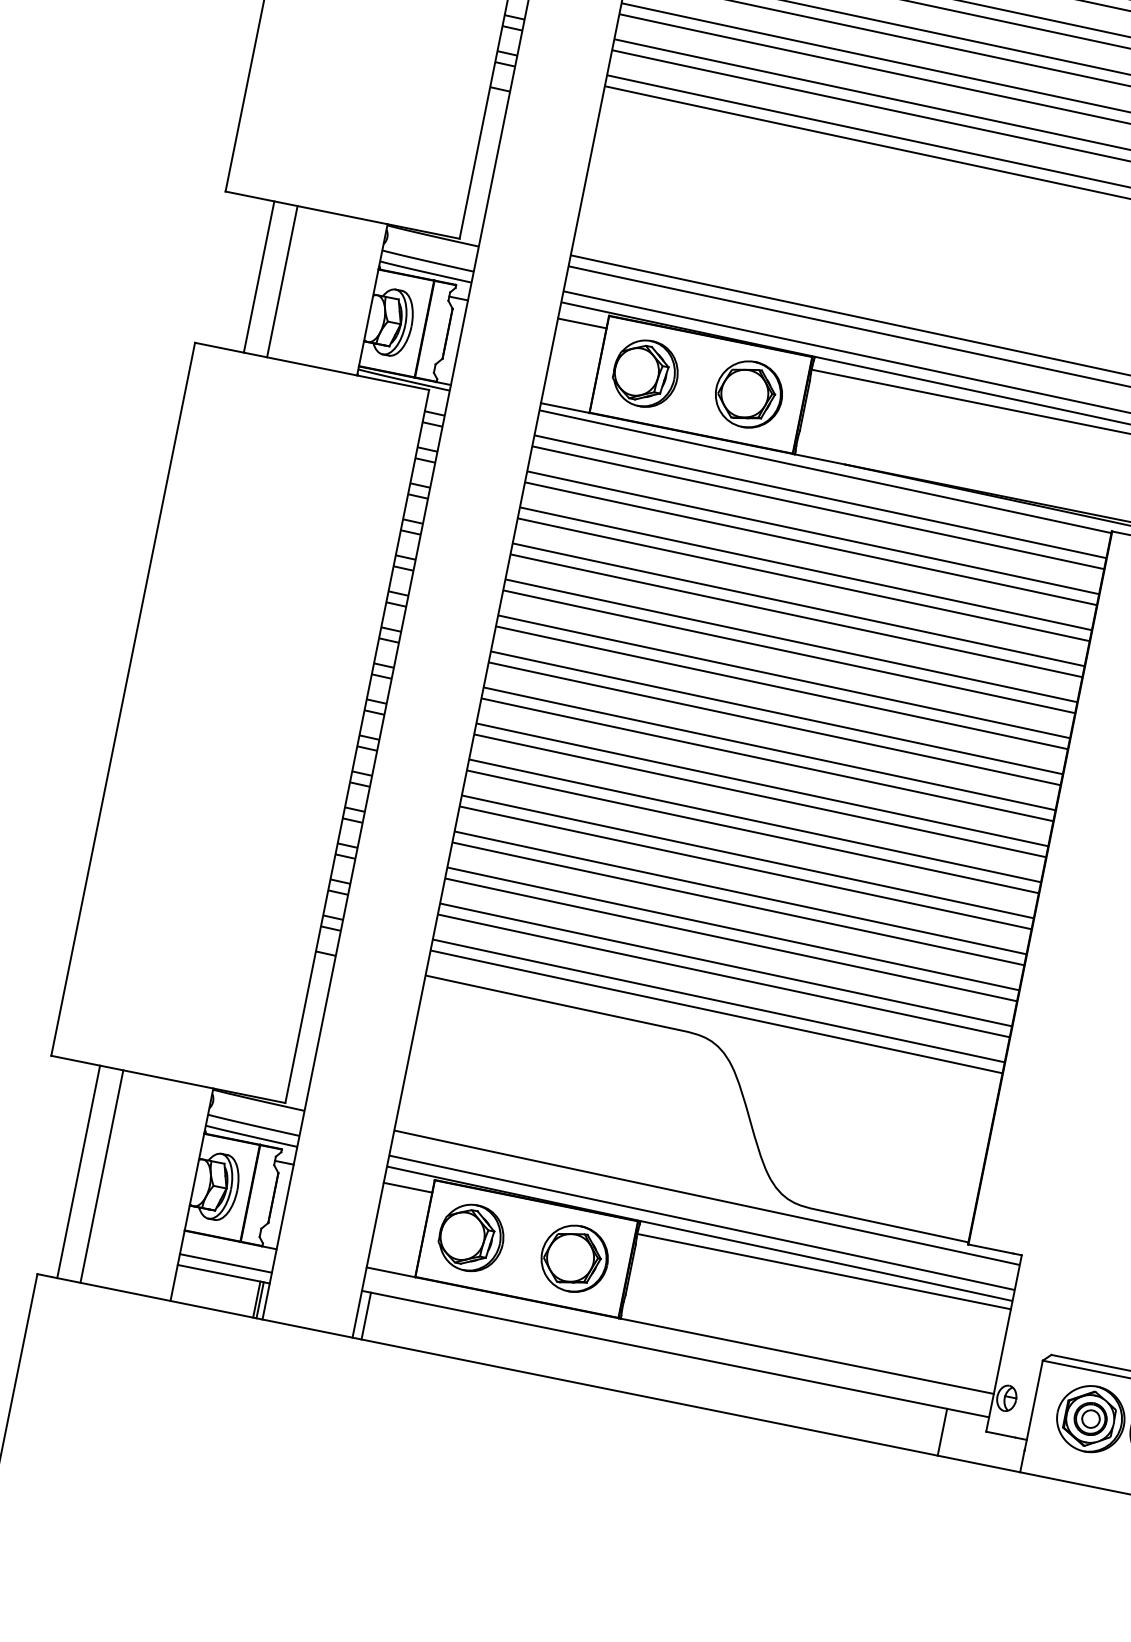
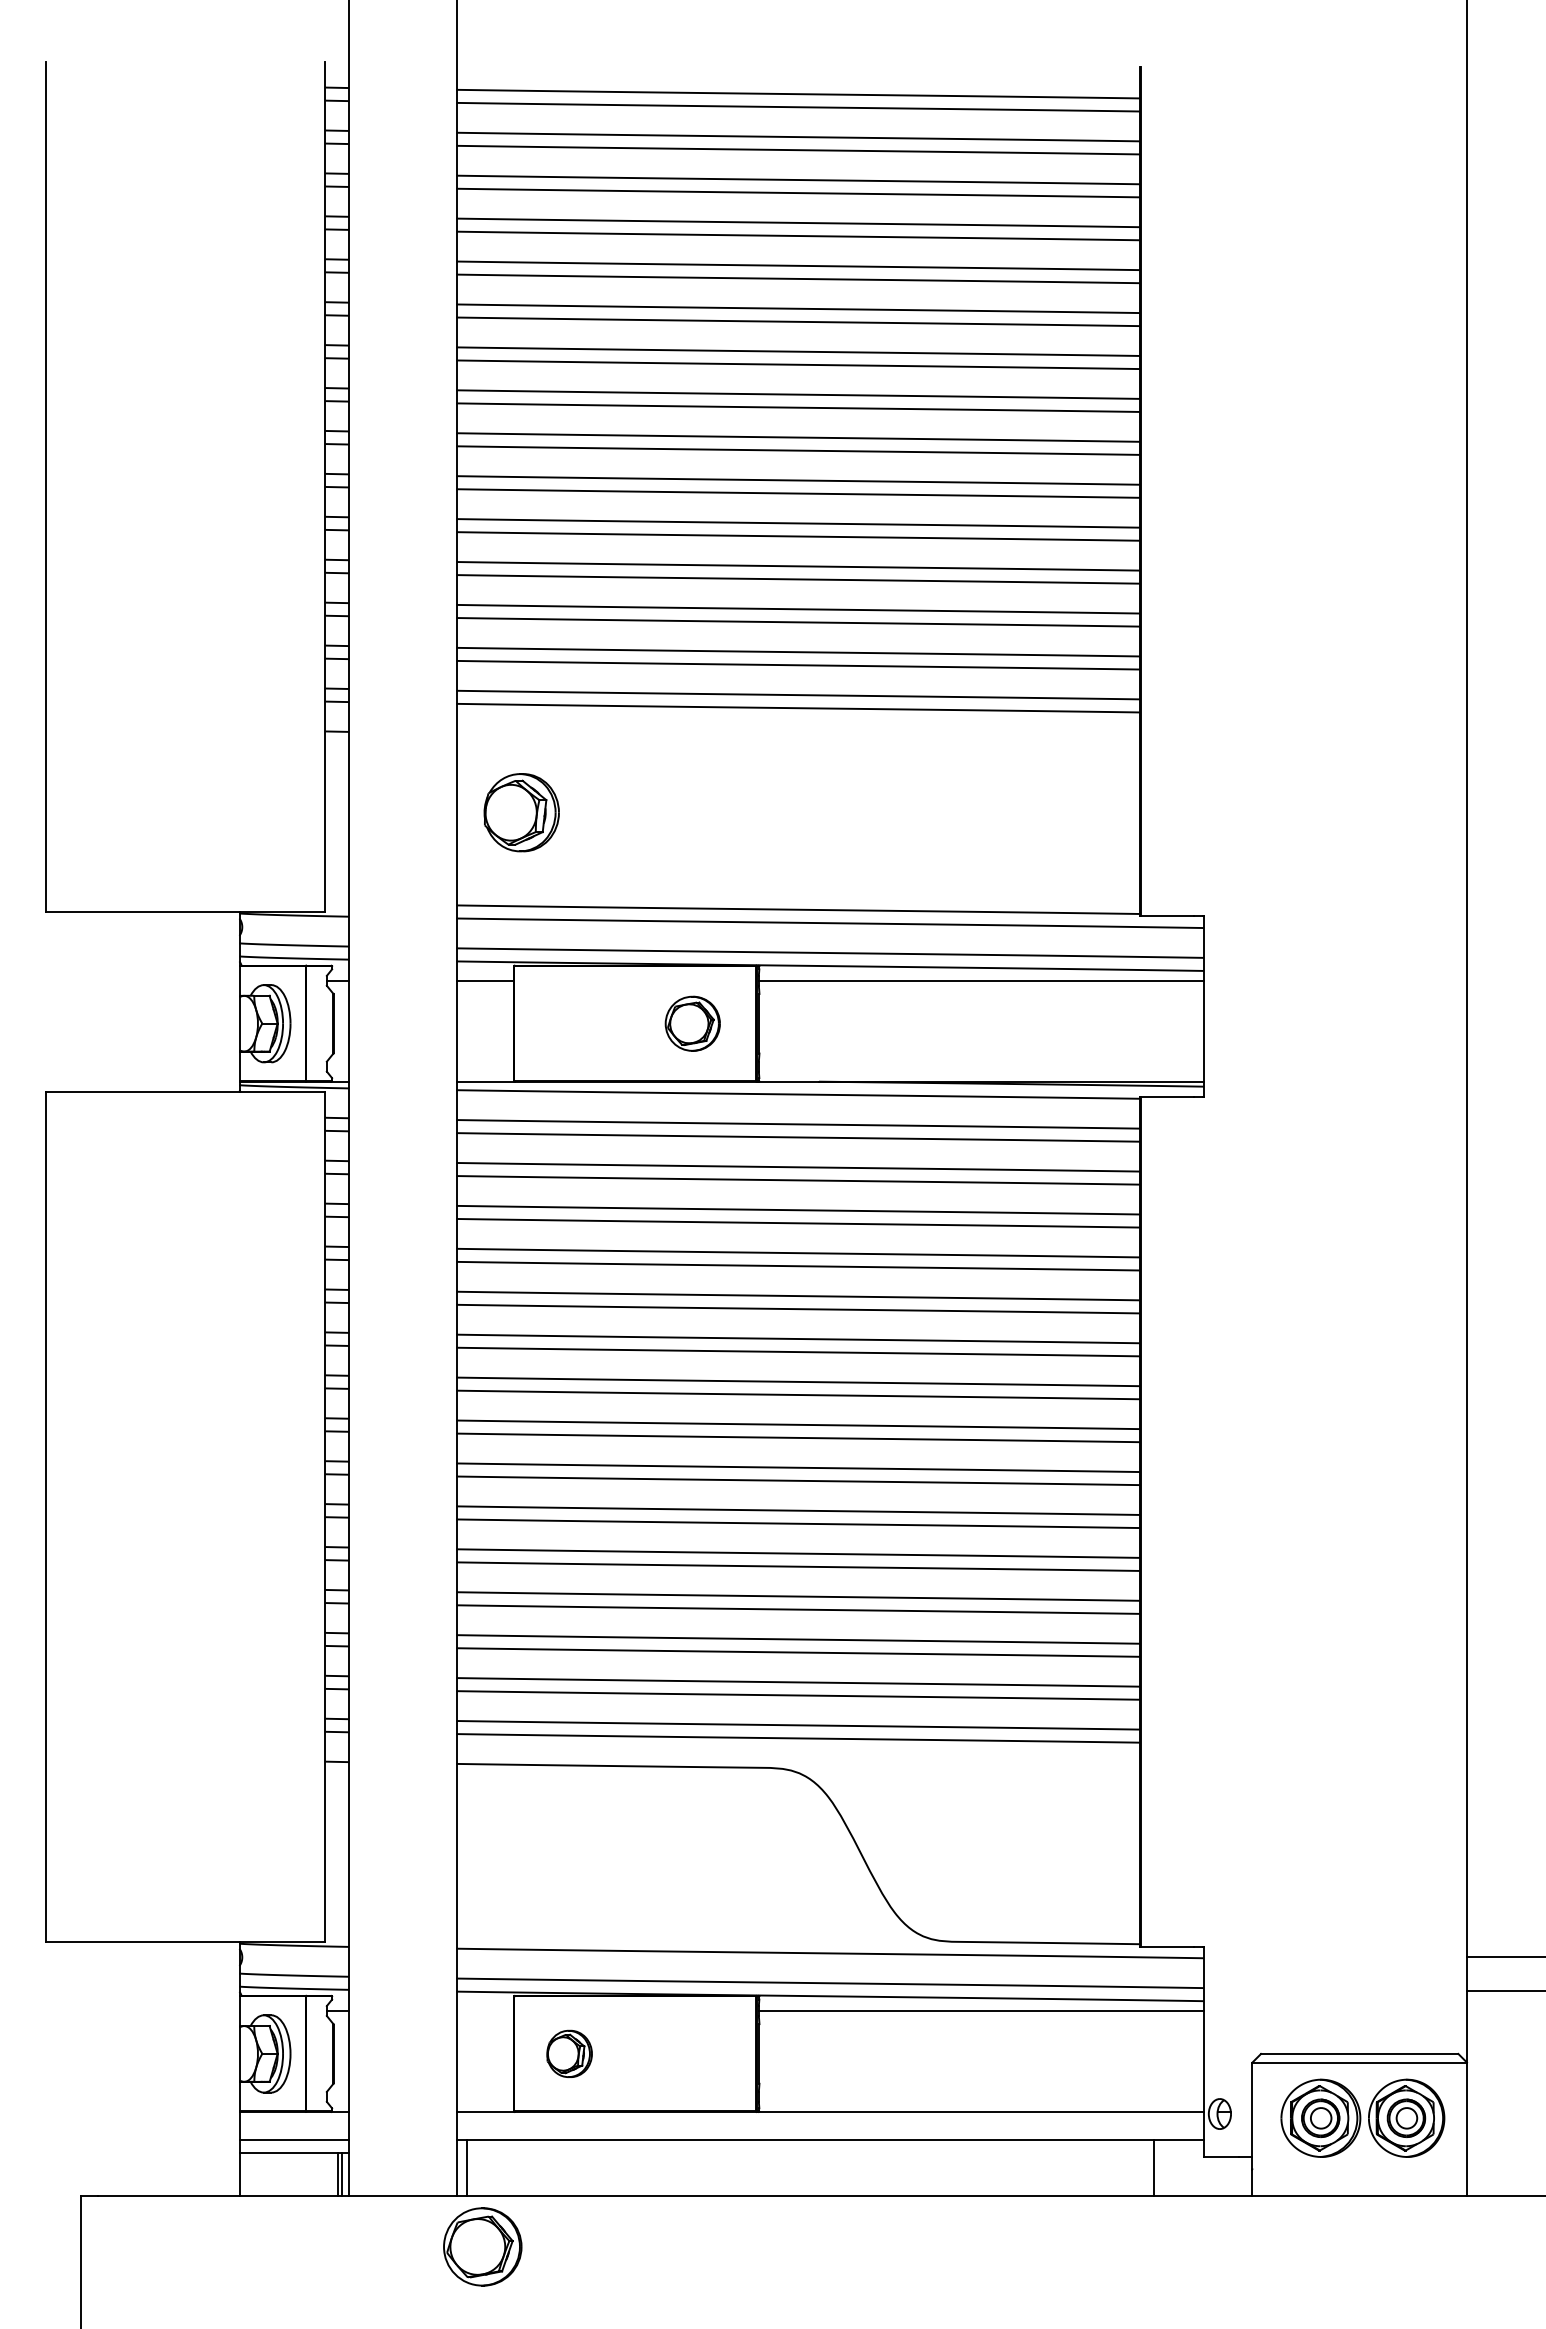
line: (259, 277) -> (104, 1002), removed
line: (282, 281) -> (132, 1002), removed
part: (645, 373) -> (521, 812), moved
part: (748, 394) -> (692, 1023), size x0.7
line: (78, 1171) -> (104, 2068), removed
line: (102, 1176) -> (132, 2068), removed
line: (408, 1188) -> (485, 2011), removed
part: (471, 1237) -> (569, 2053), size x0.6
part: (574, 1258) -> (482, 2246), moved

